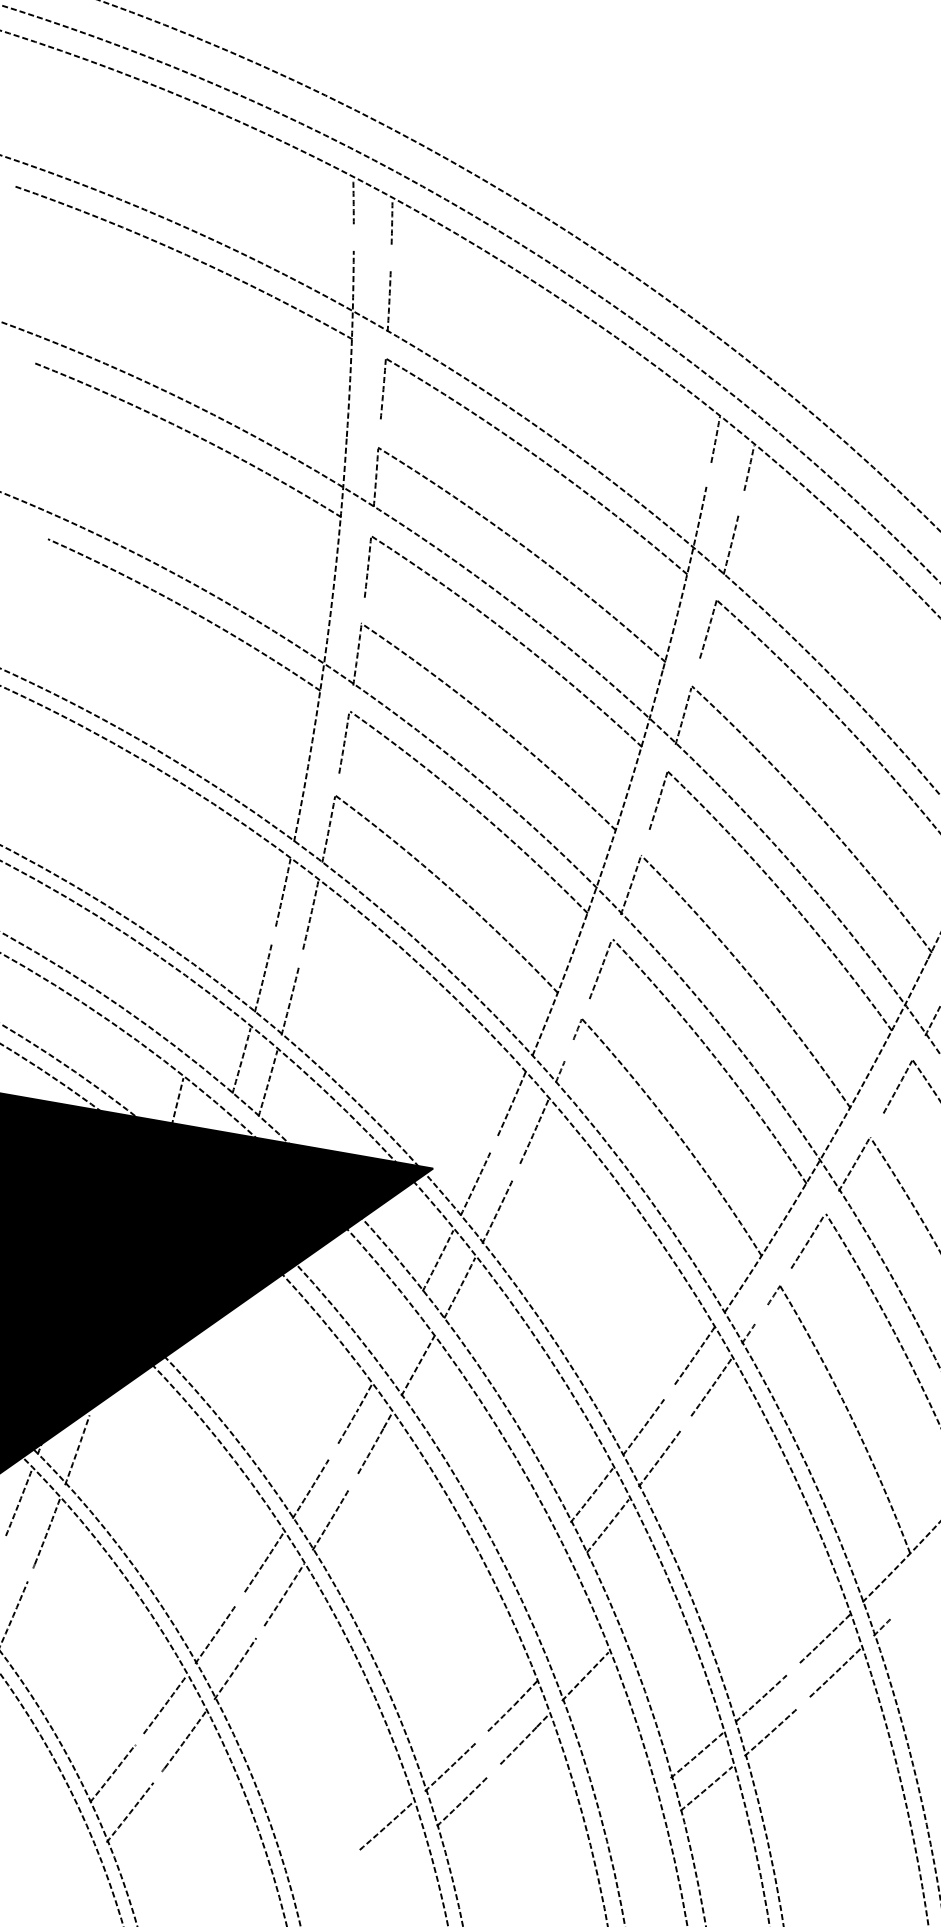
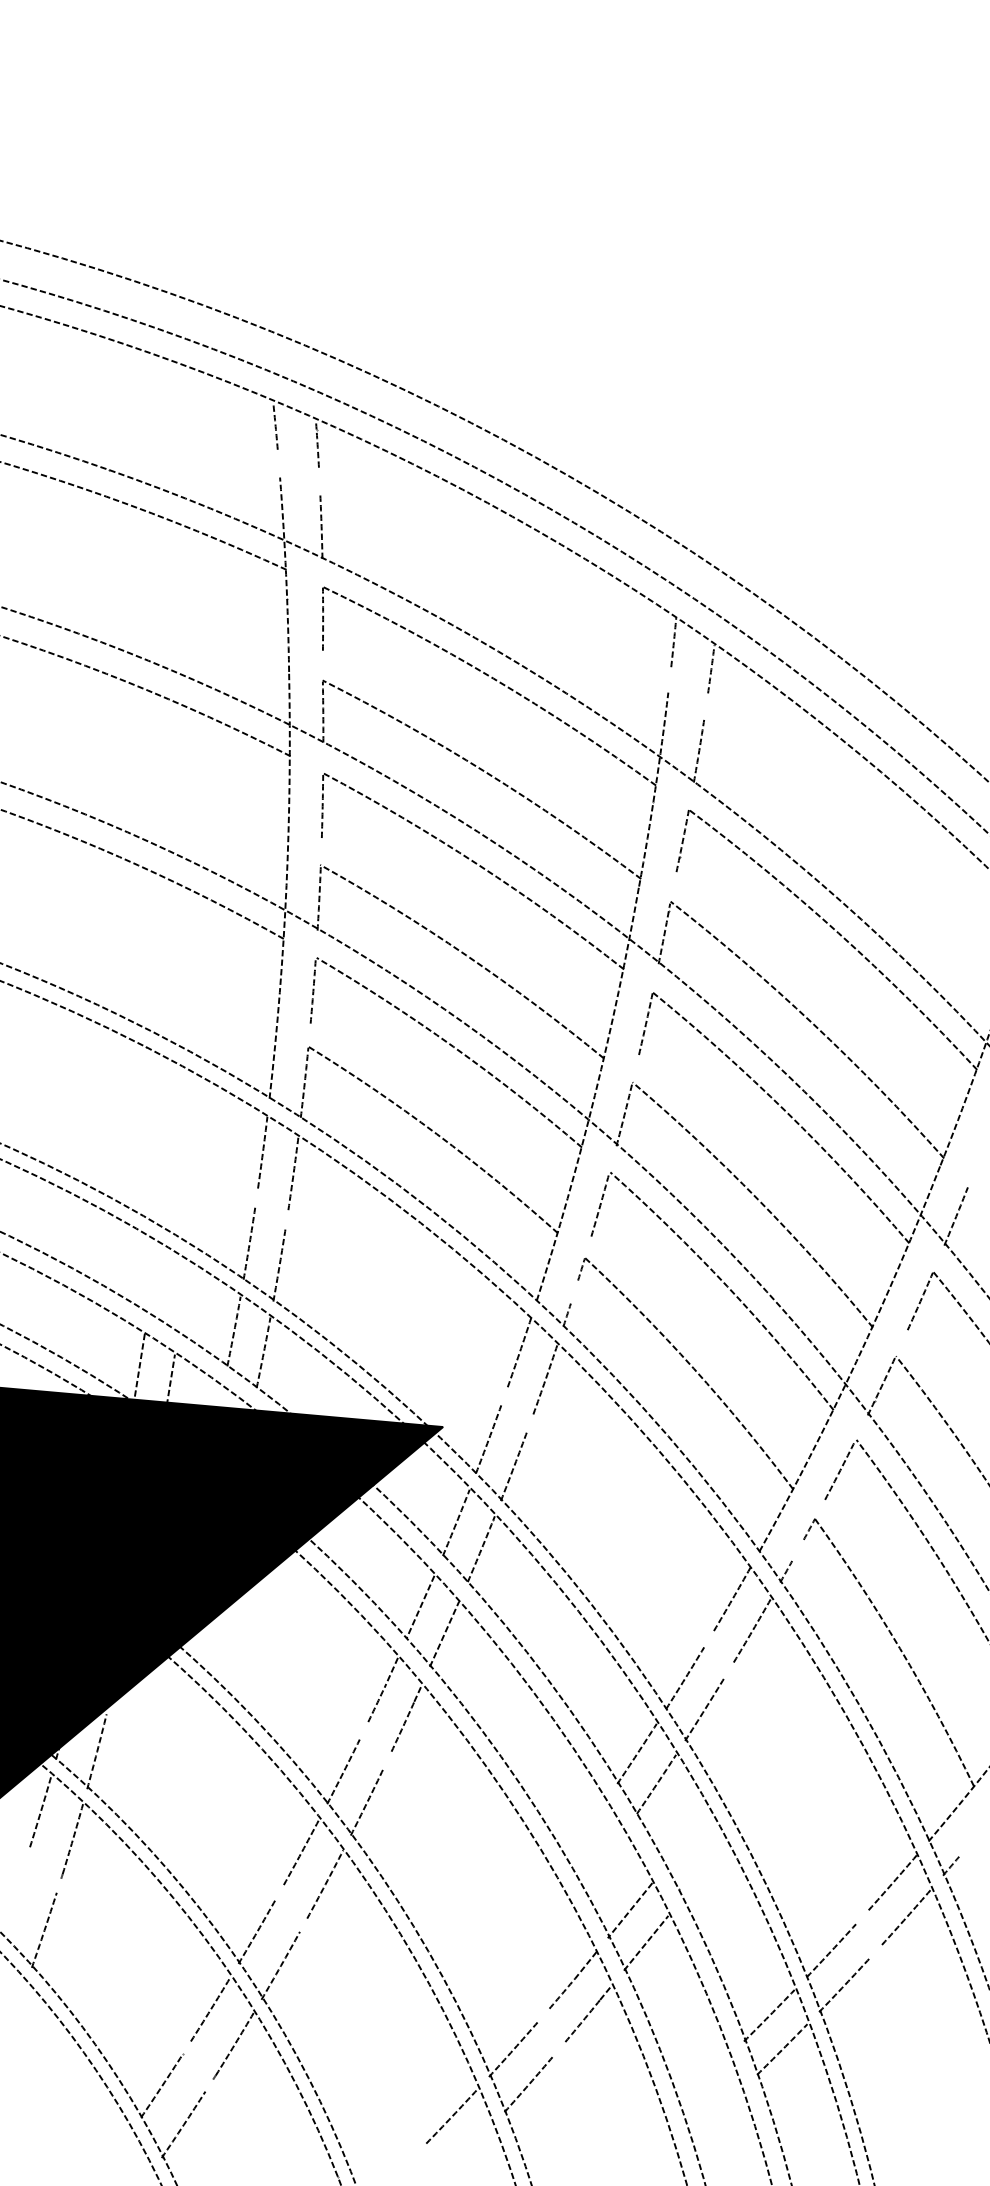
line: (147, 1088) -> (138, 1368), added
line: (397, 1337) -> (420, 1606), added
line: (572, 1644) -> (629, 1910), added

